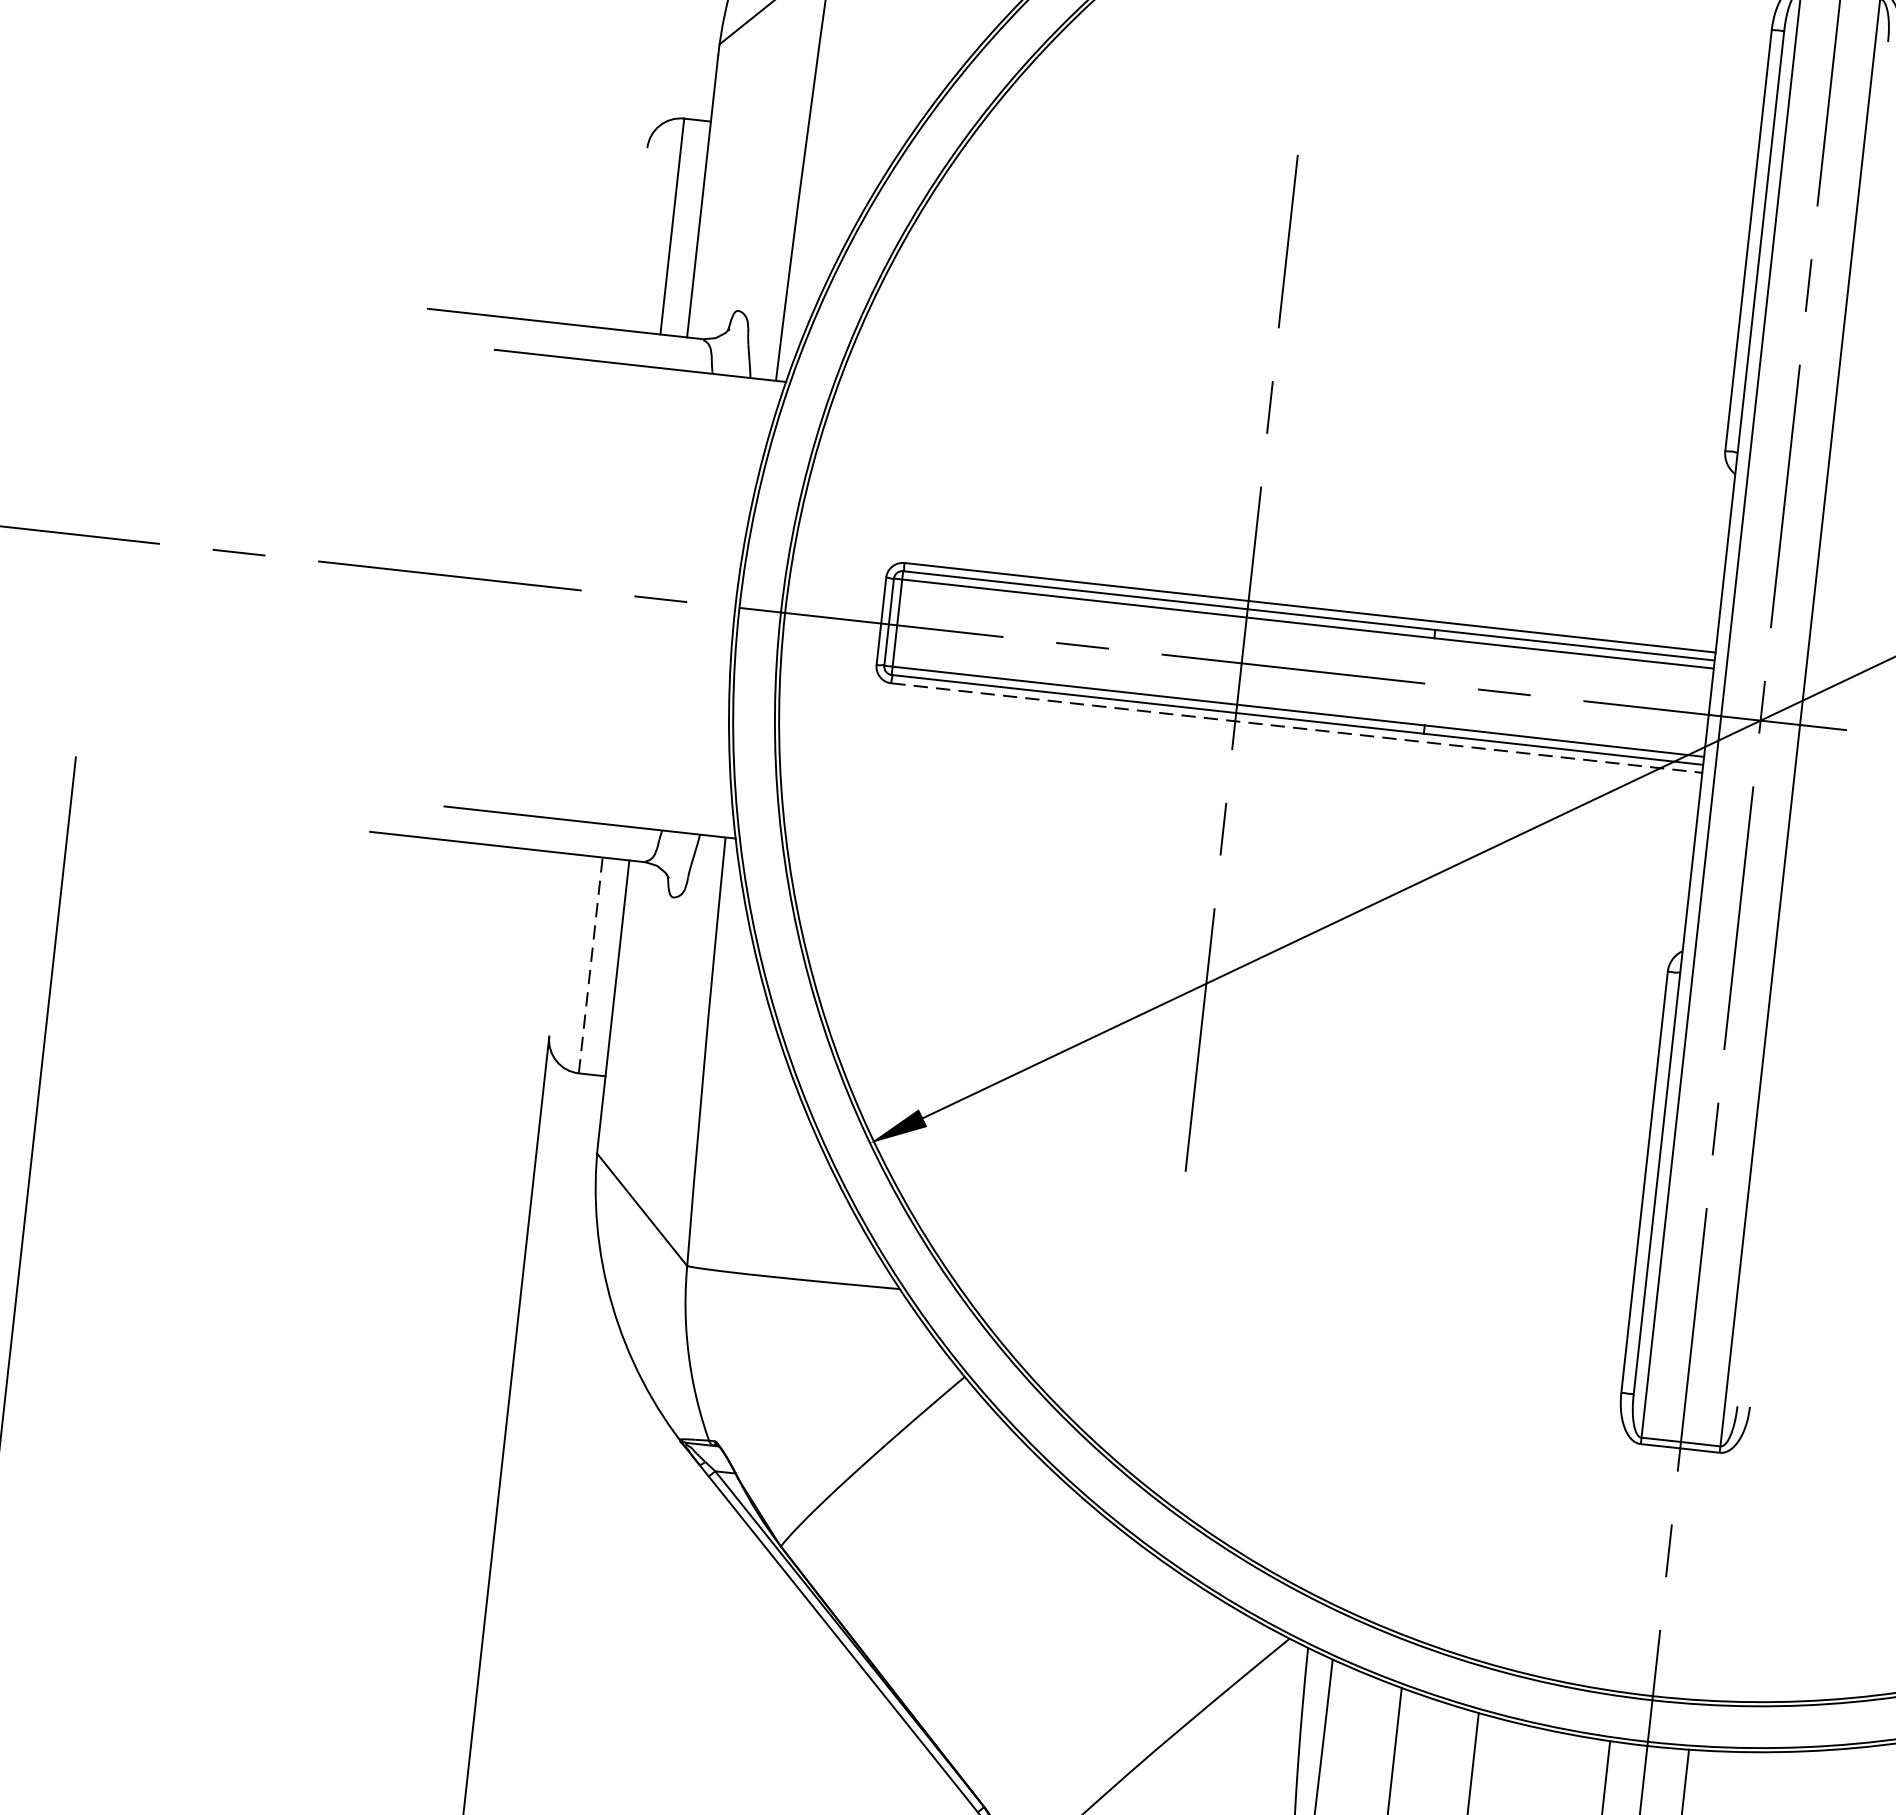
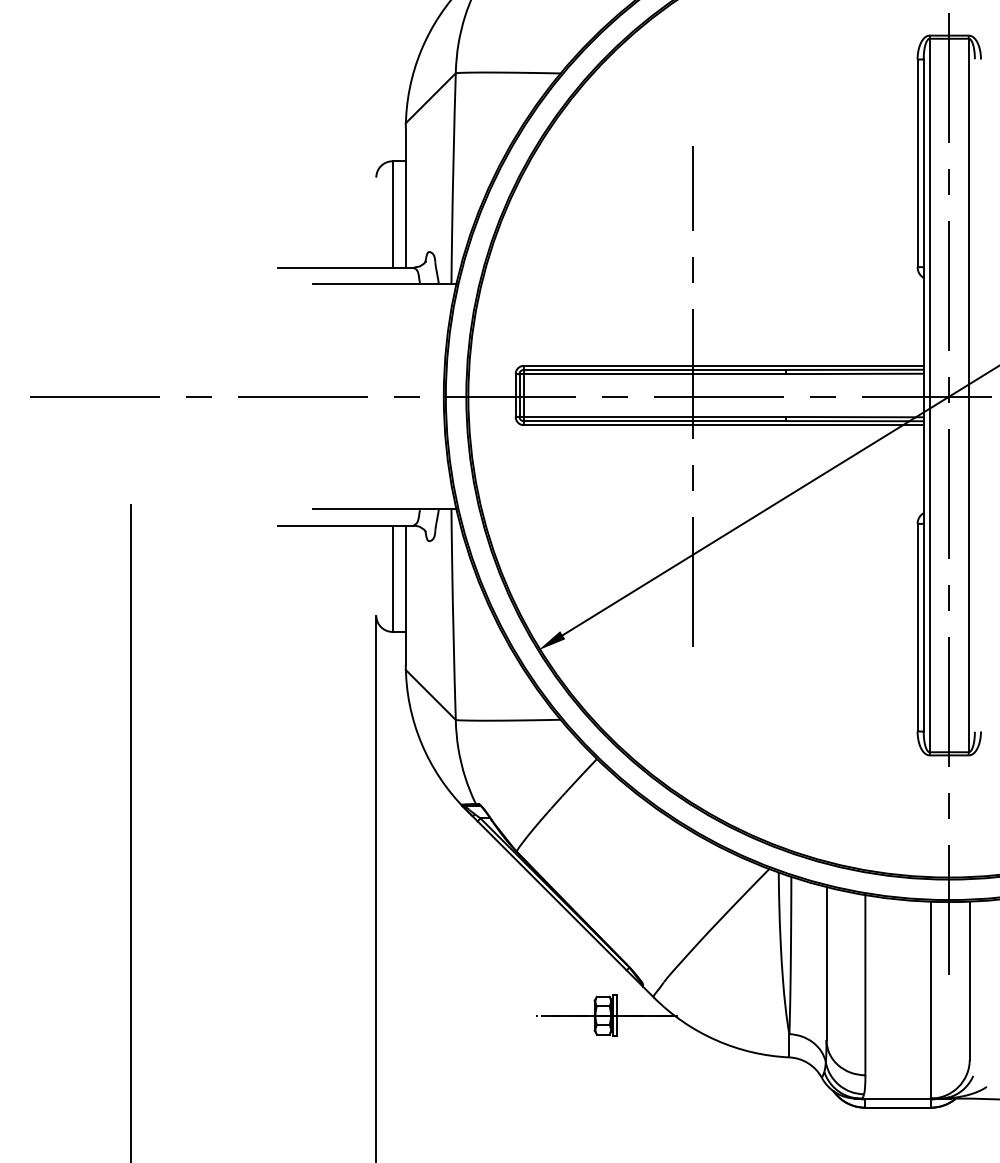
line: (1296, 728) -> (723, 425), dashed -> solid
line: (590, 964) -> (392, 578), dashed -> solid

